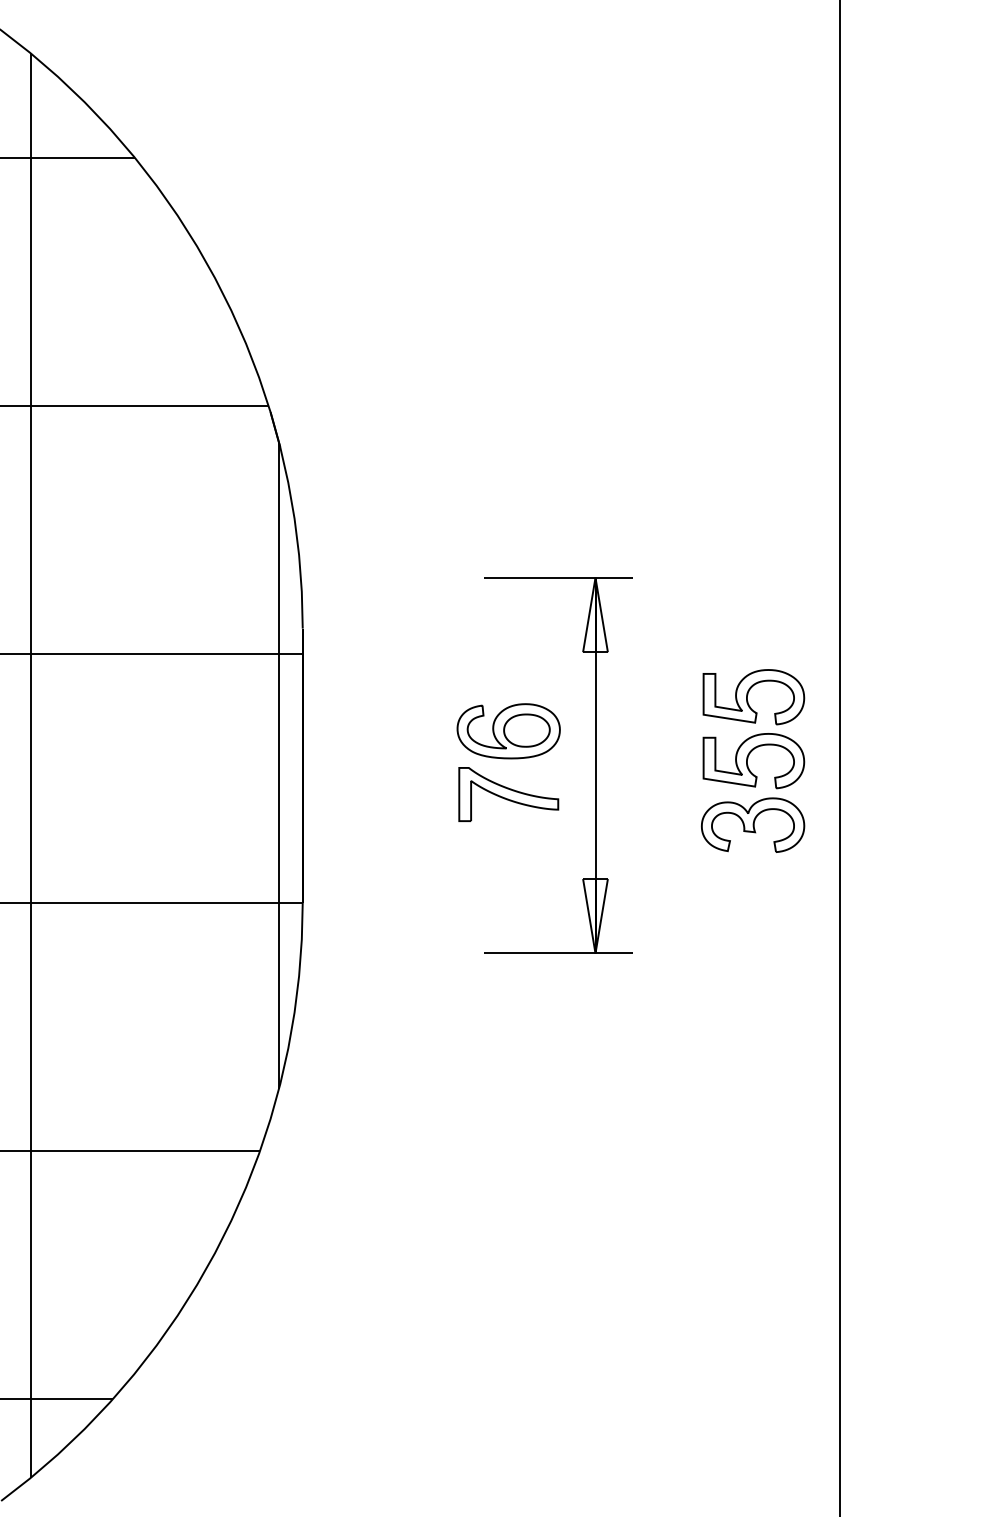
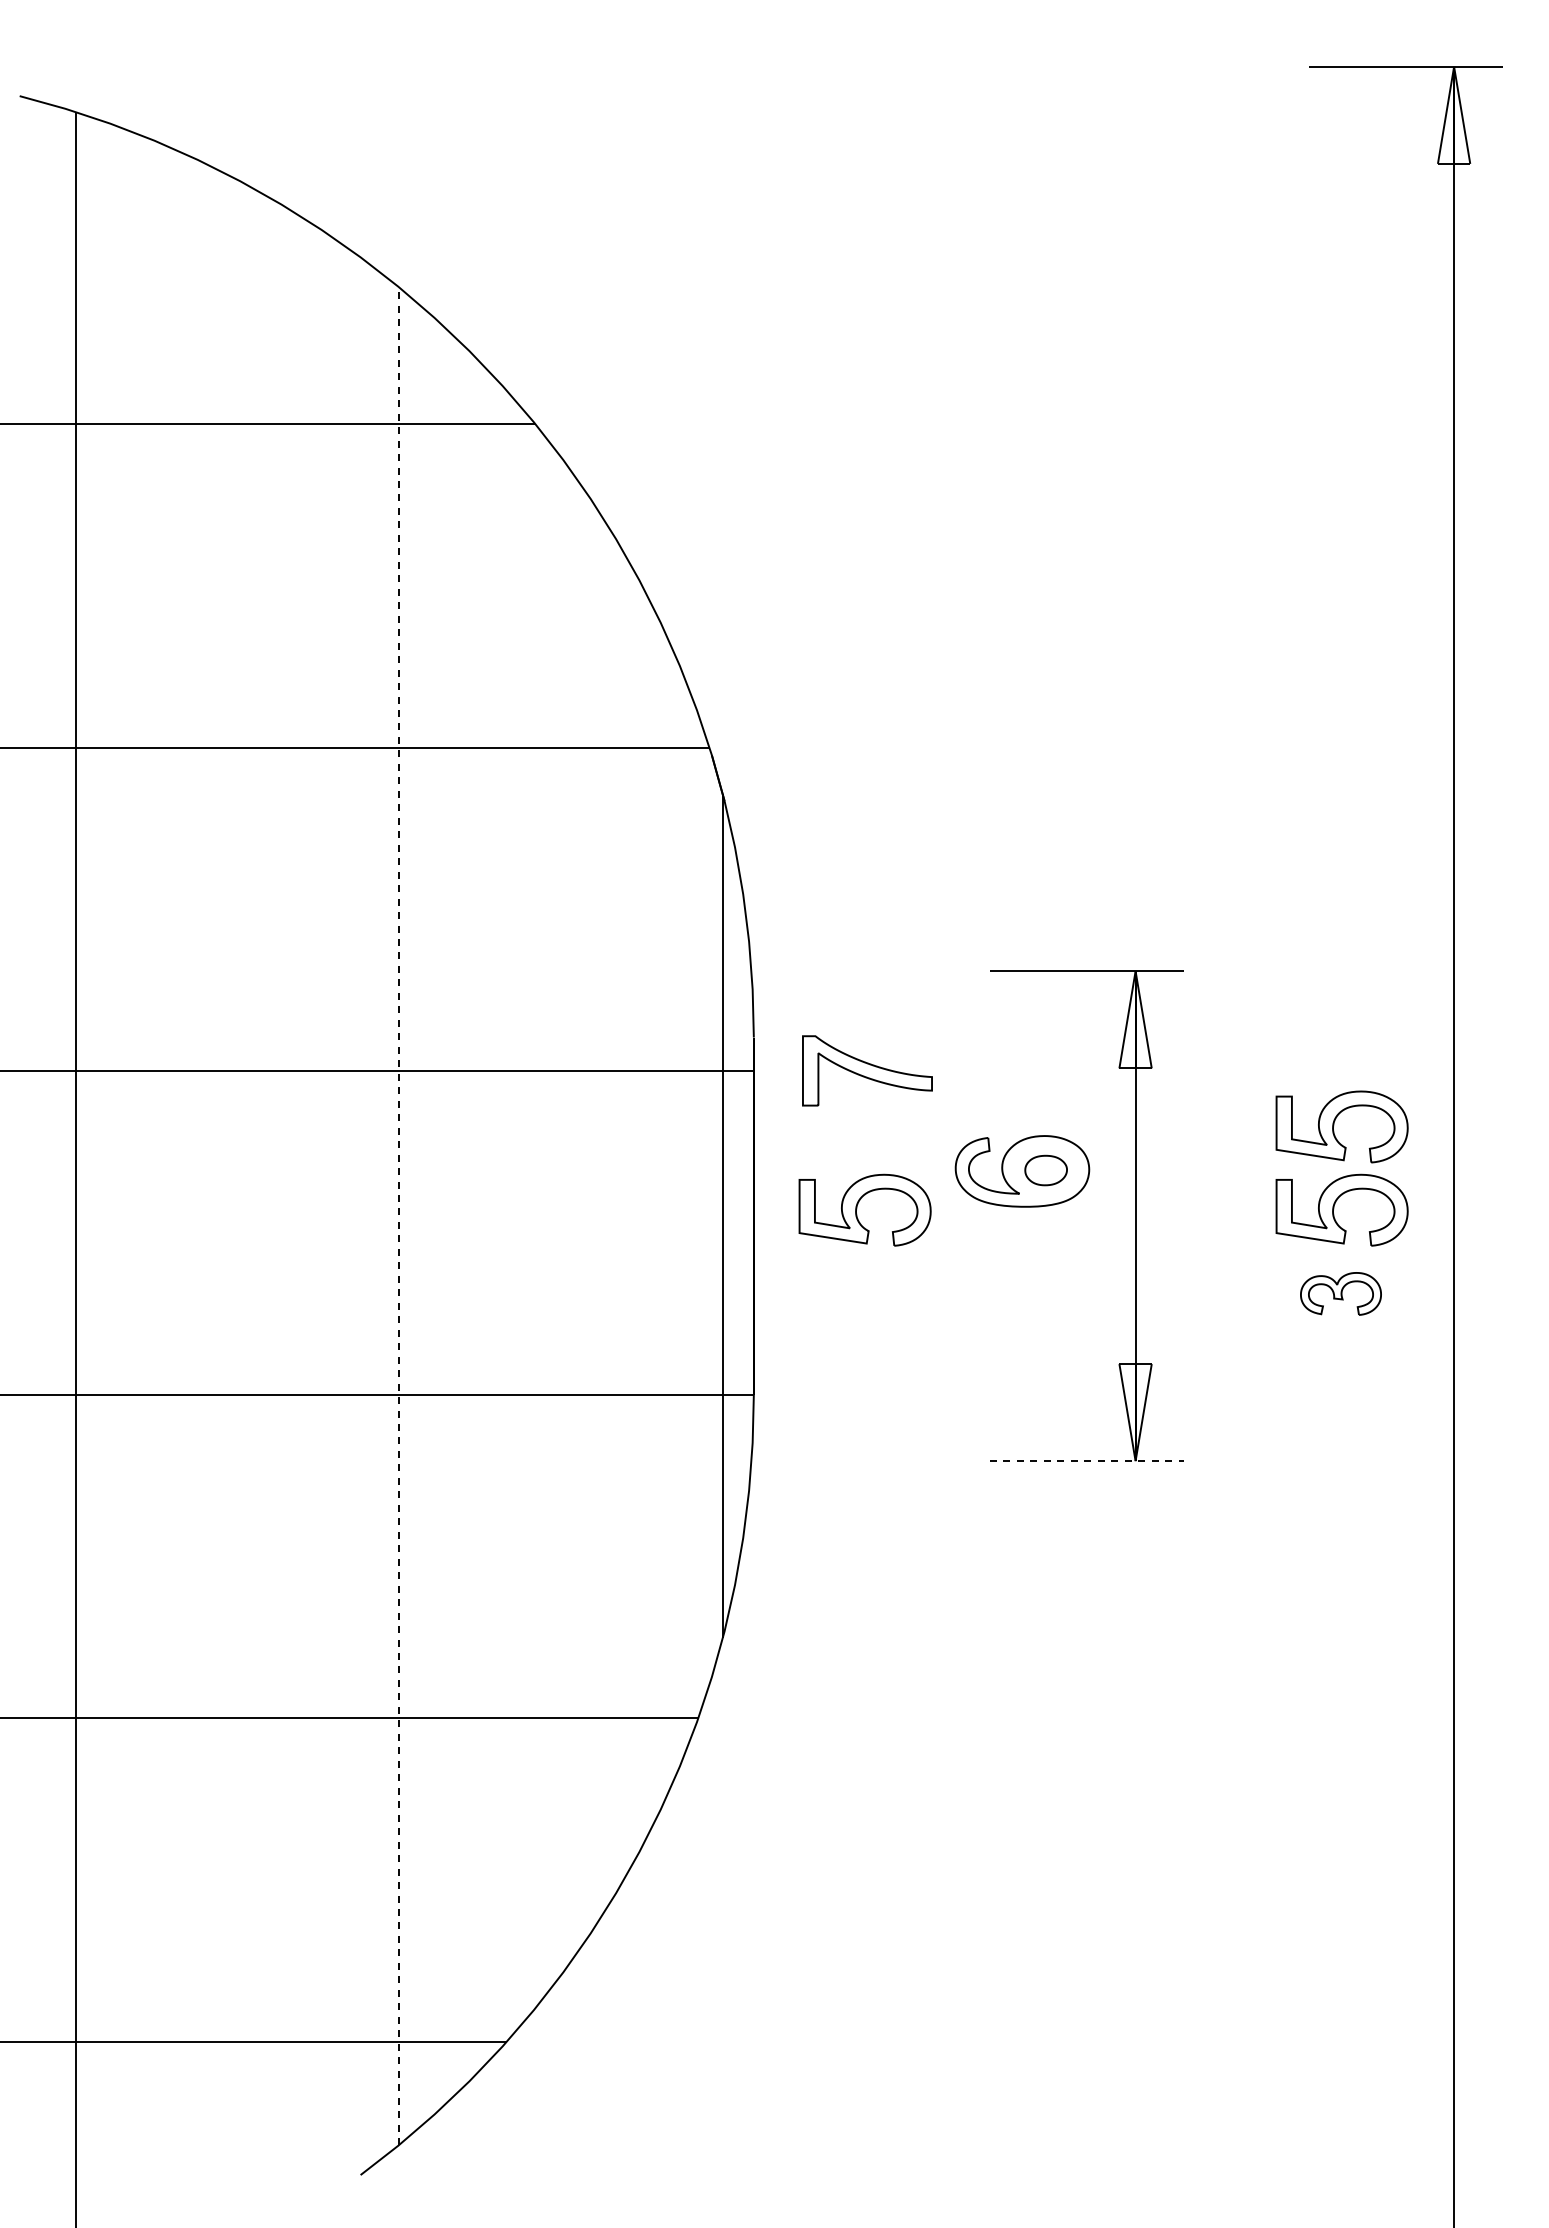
part: (526, 730) -> (1045, 1170), size x0.7
part: (382, 759) -> (857, 1208), added
line: (30, 765) -> (399, 1216), solid -> dashed
part: (508, 794) -> (867, 1070), moved
part: (752, 824) -> (1340, 1293), size x0.6
line: (558, 953) -> (1087, 1461), solid -> dashed

